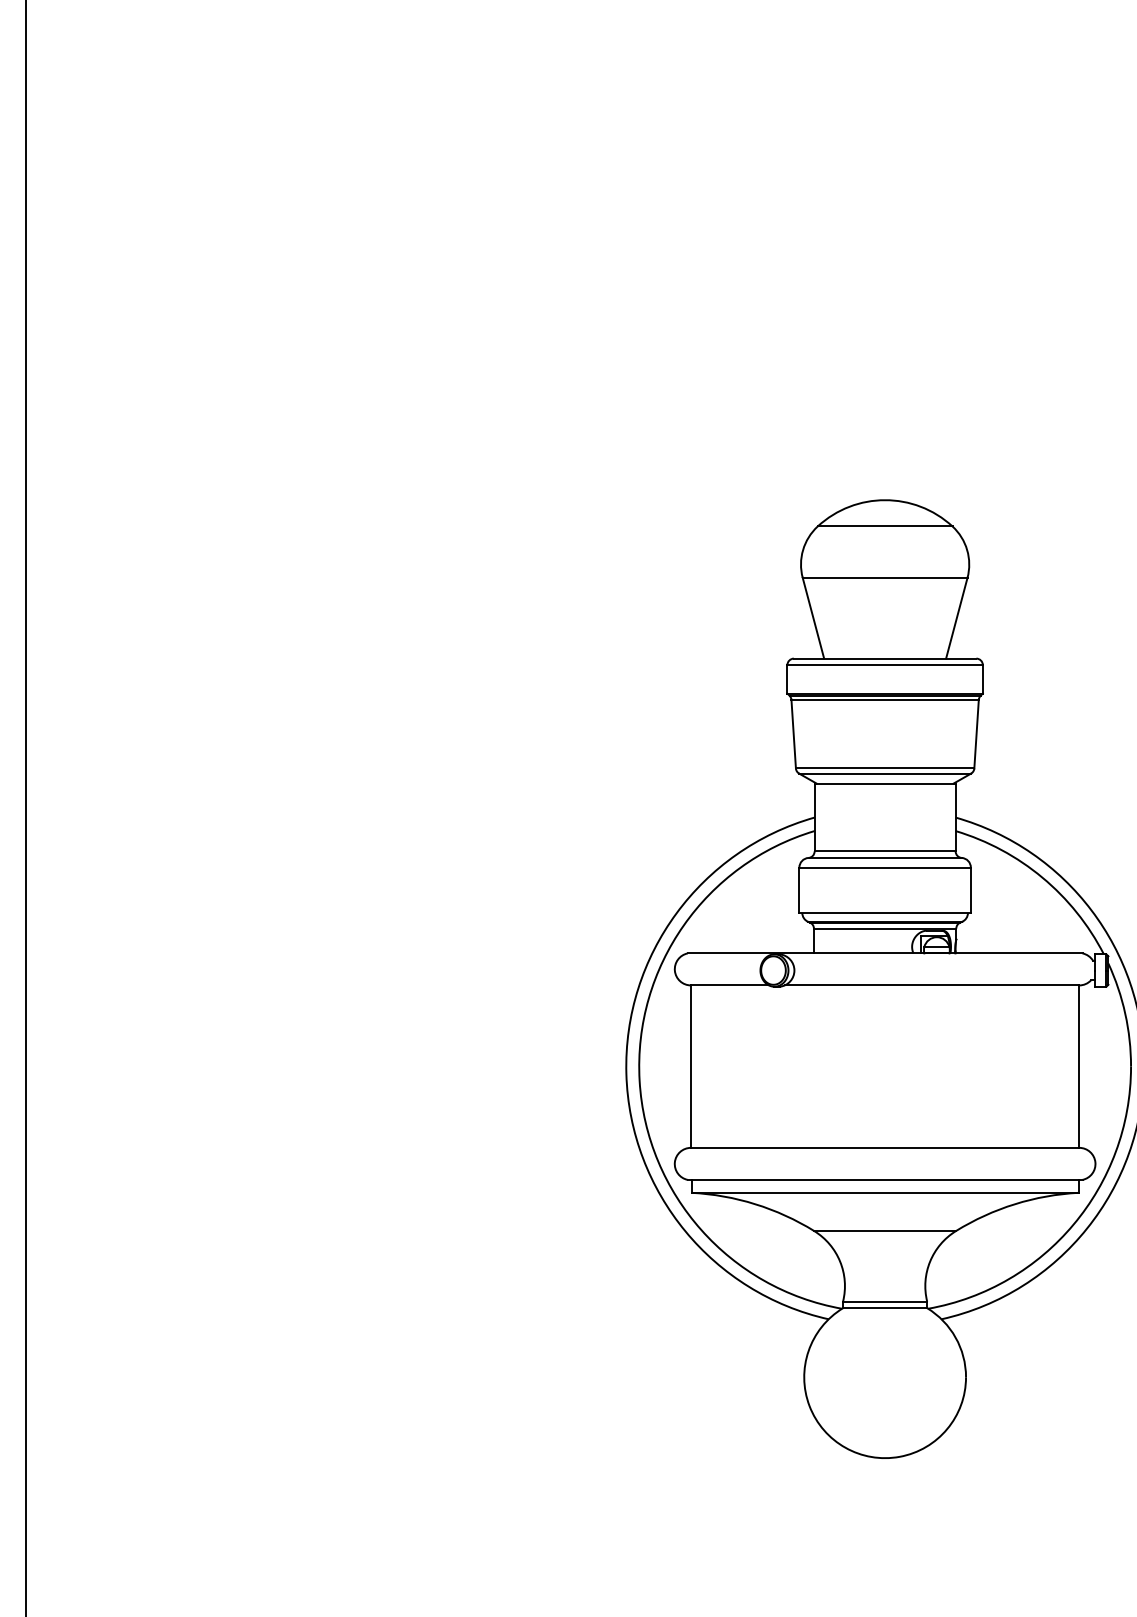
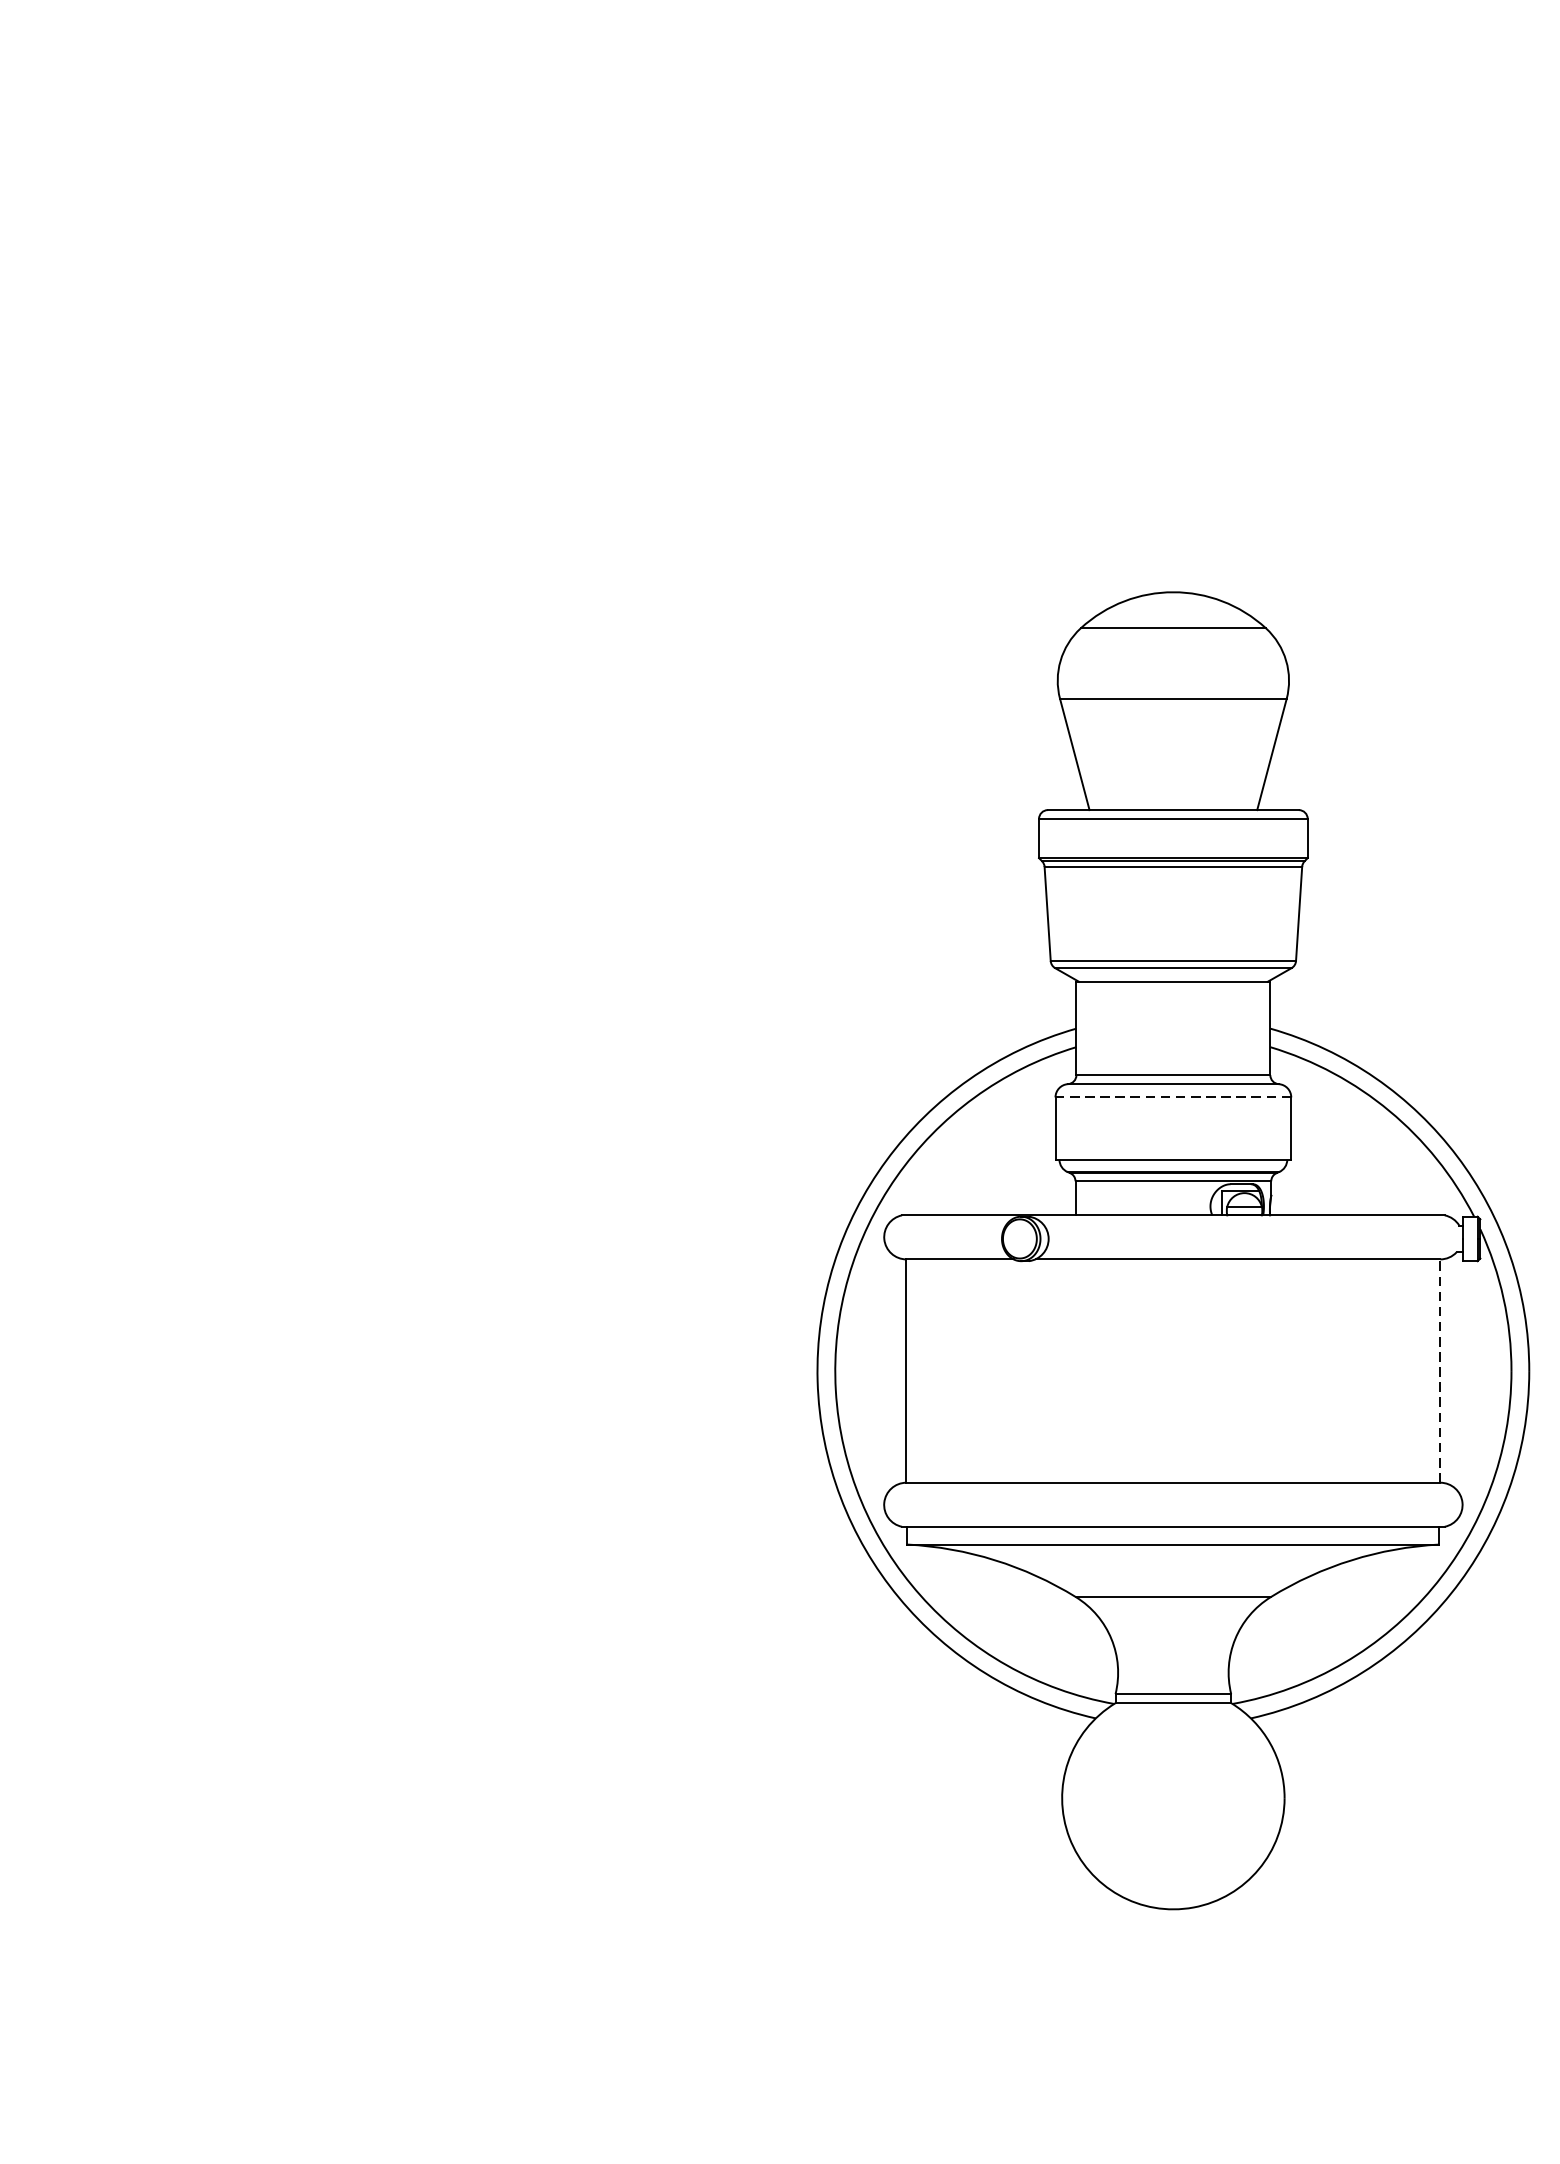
line: (885, 867) -> (1173, 1097), solid -> dashed
line: (1079, 1066) -> (1440, 1370), solid -> dashed

